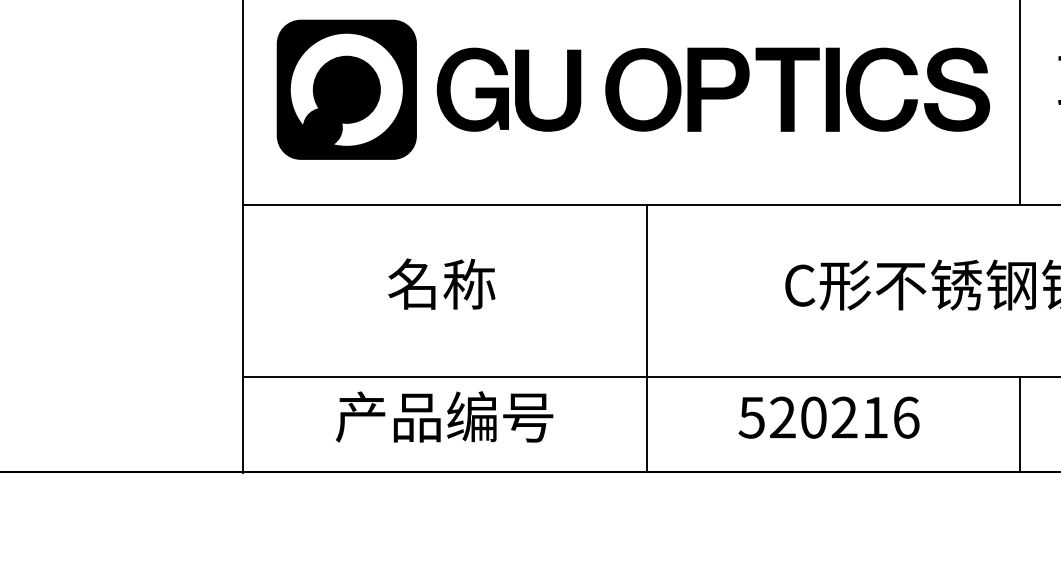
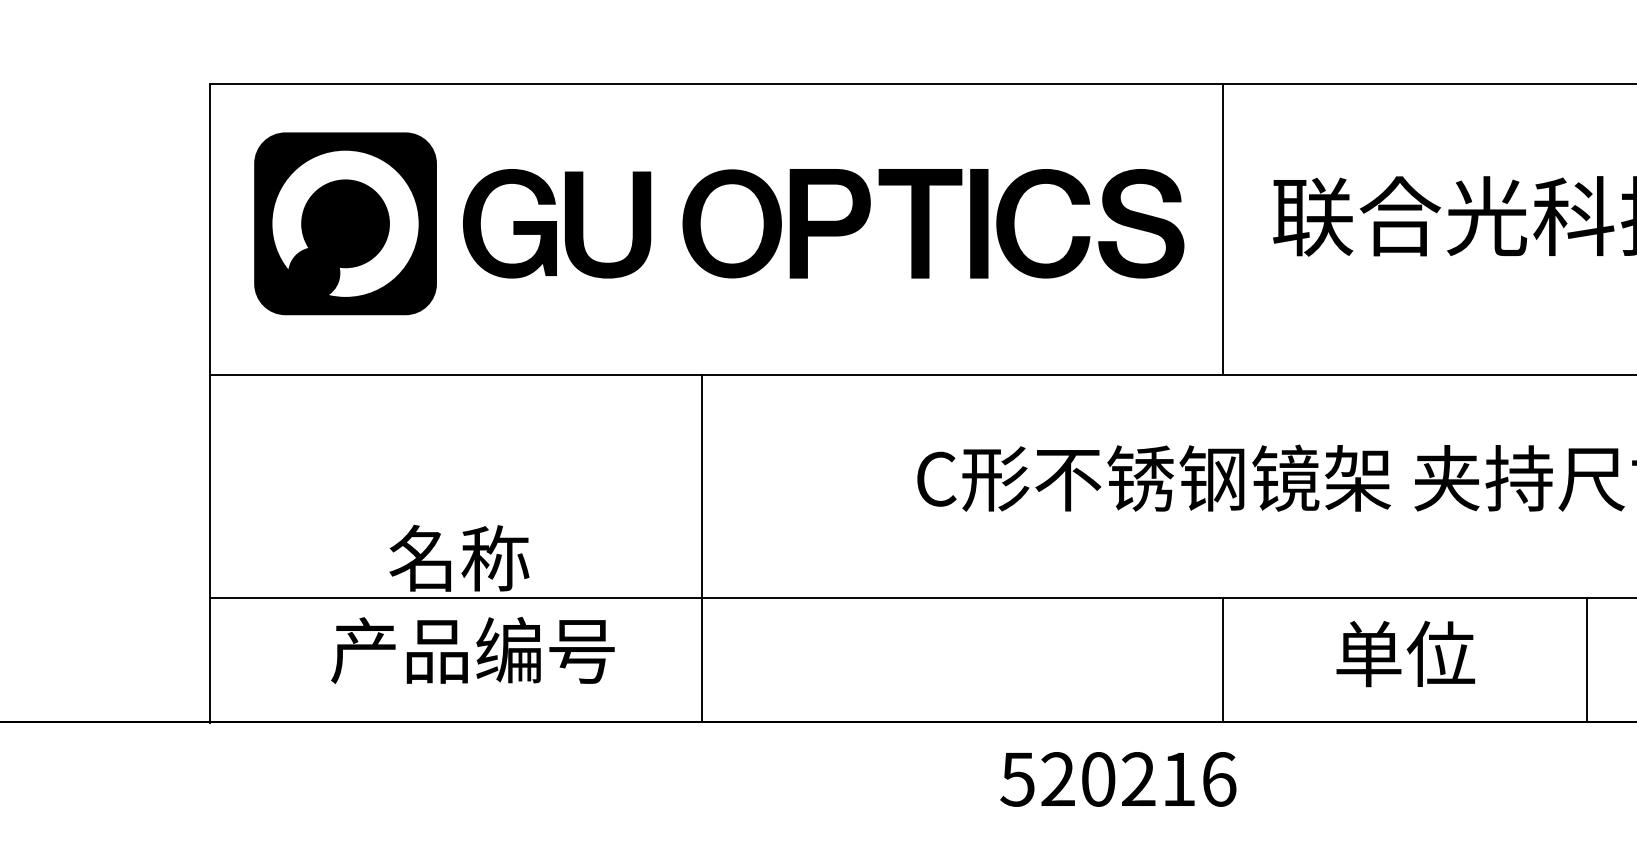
text: (441, 283) -> (459, 557), moved
line: (646, 338) -> (701, 547), moved
text: (829, 417) -> (1118, 779), moved

